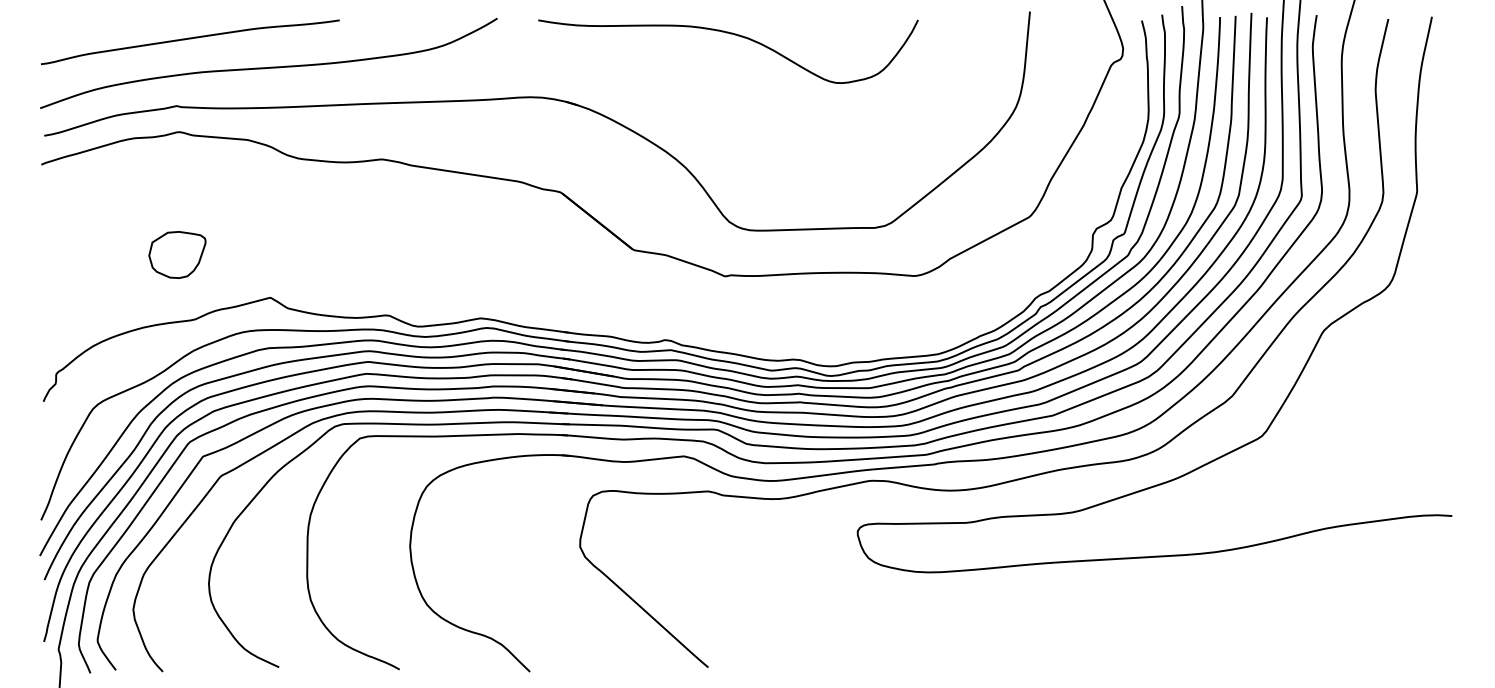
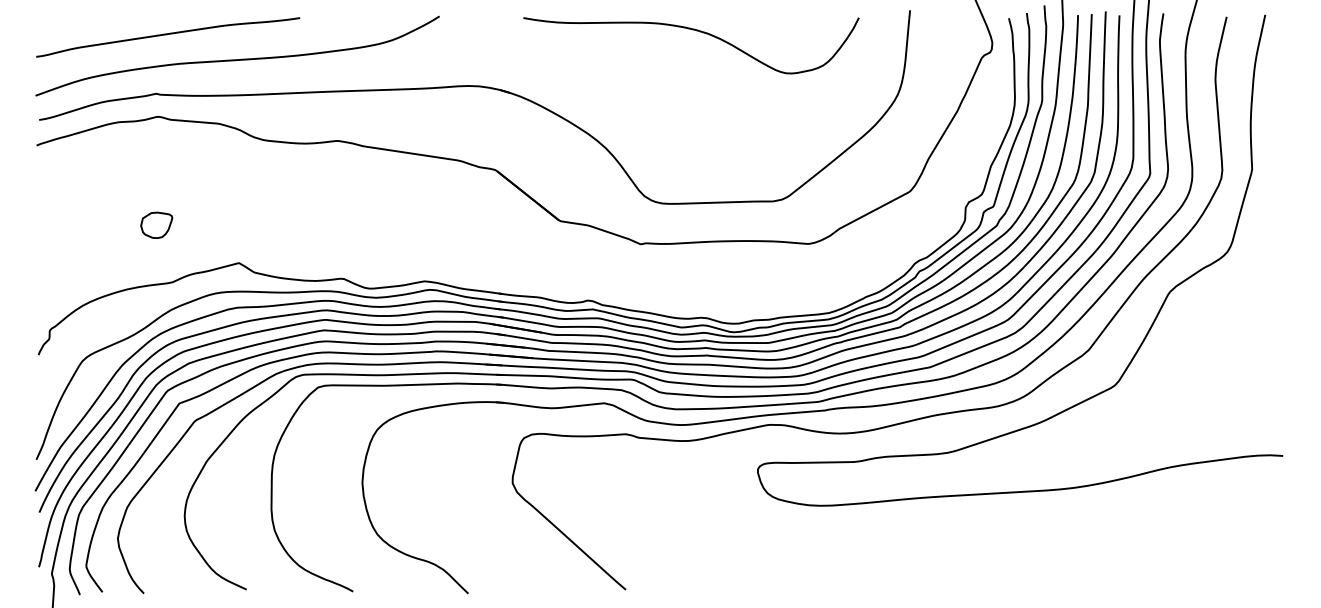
curve: (734, 35) -> (696, 31), moved
part: (176, 254) -> (156, 224), size x0.62

